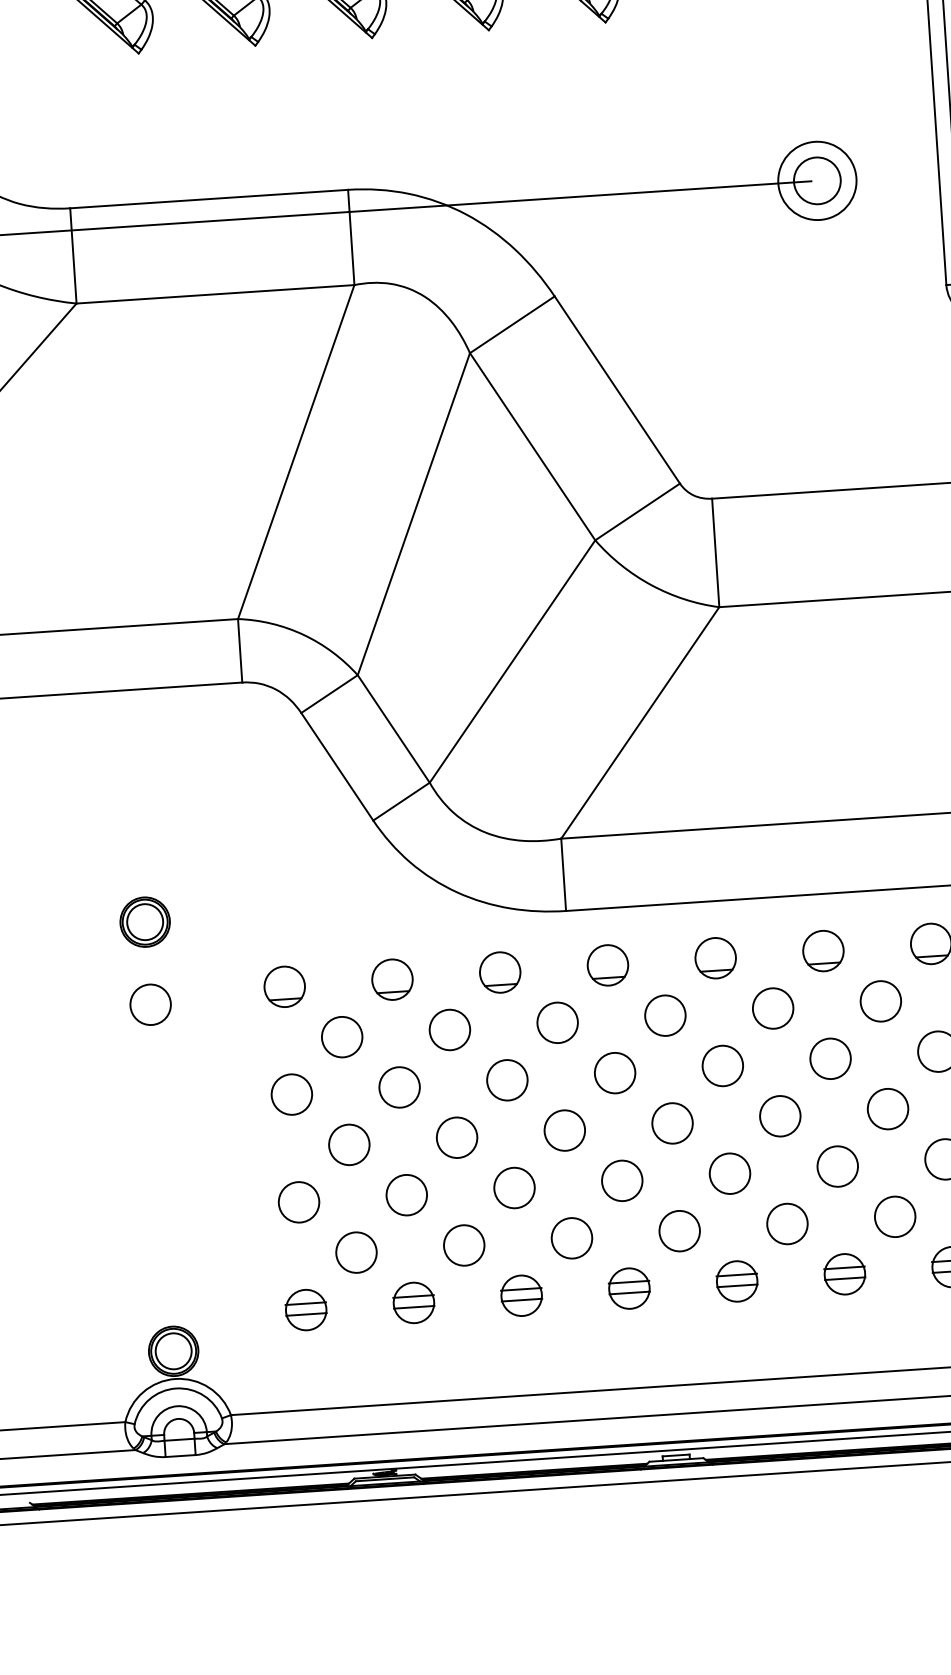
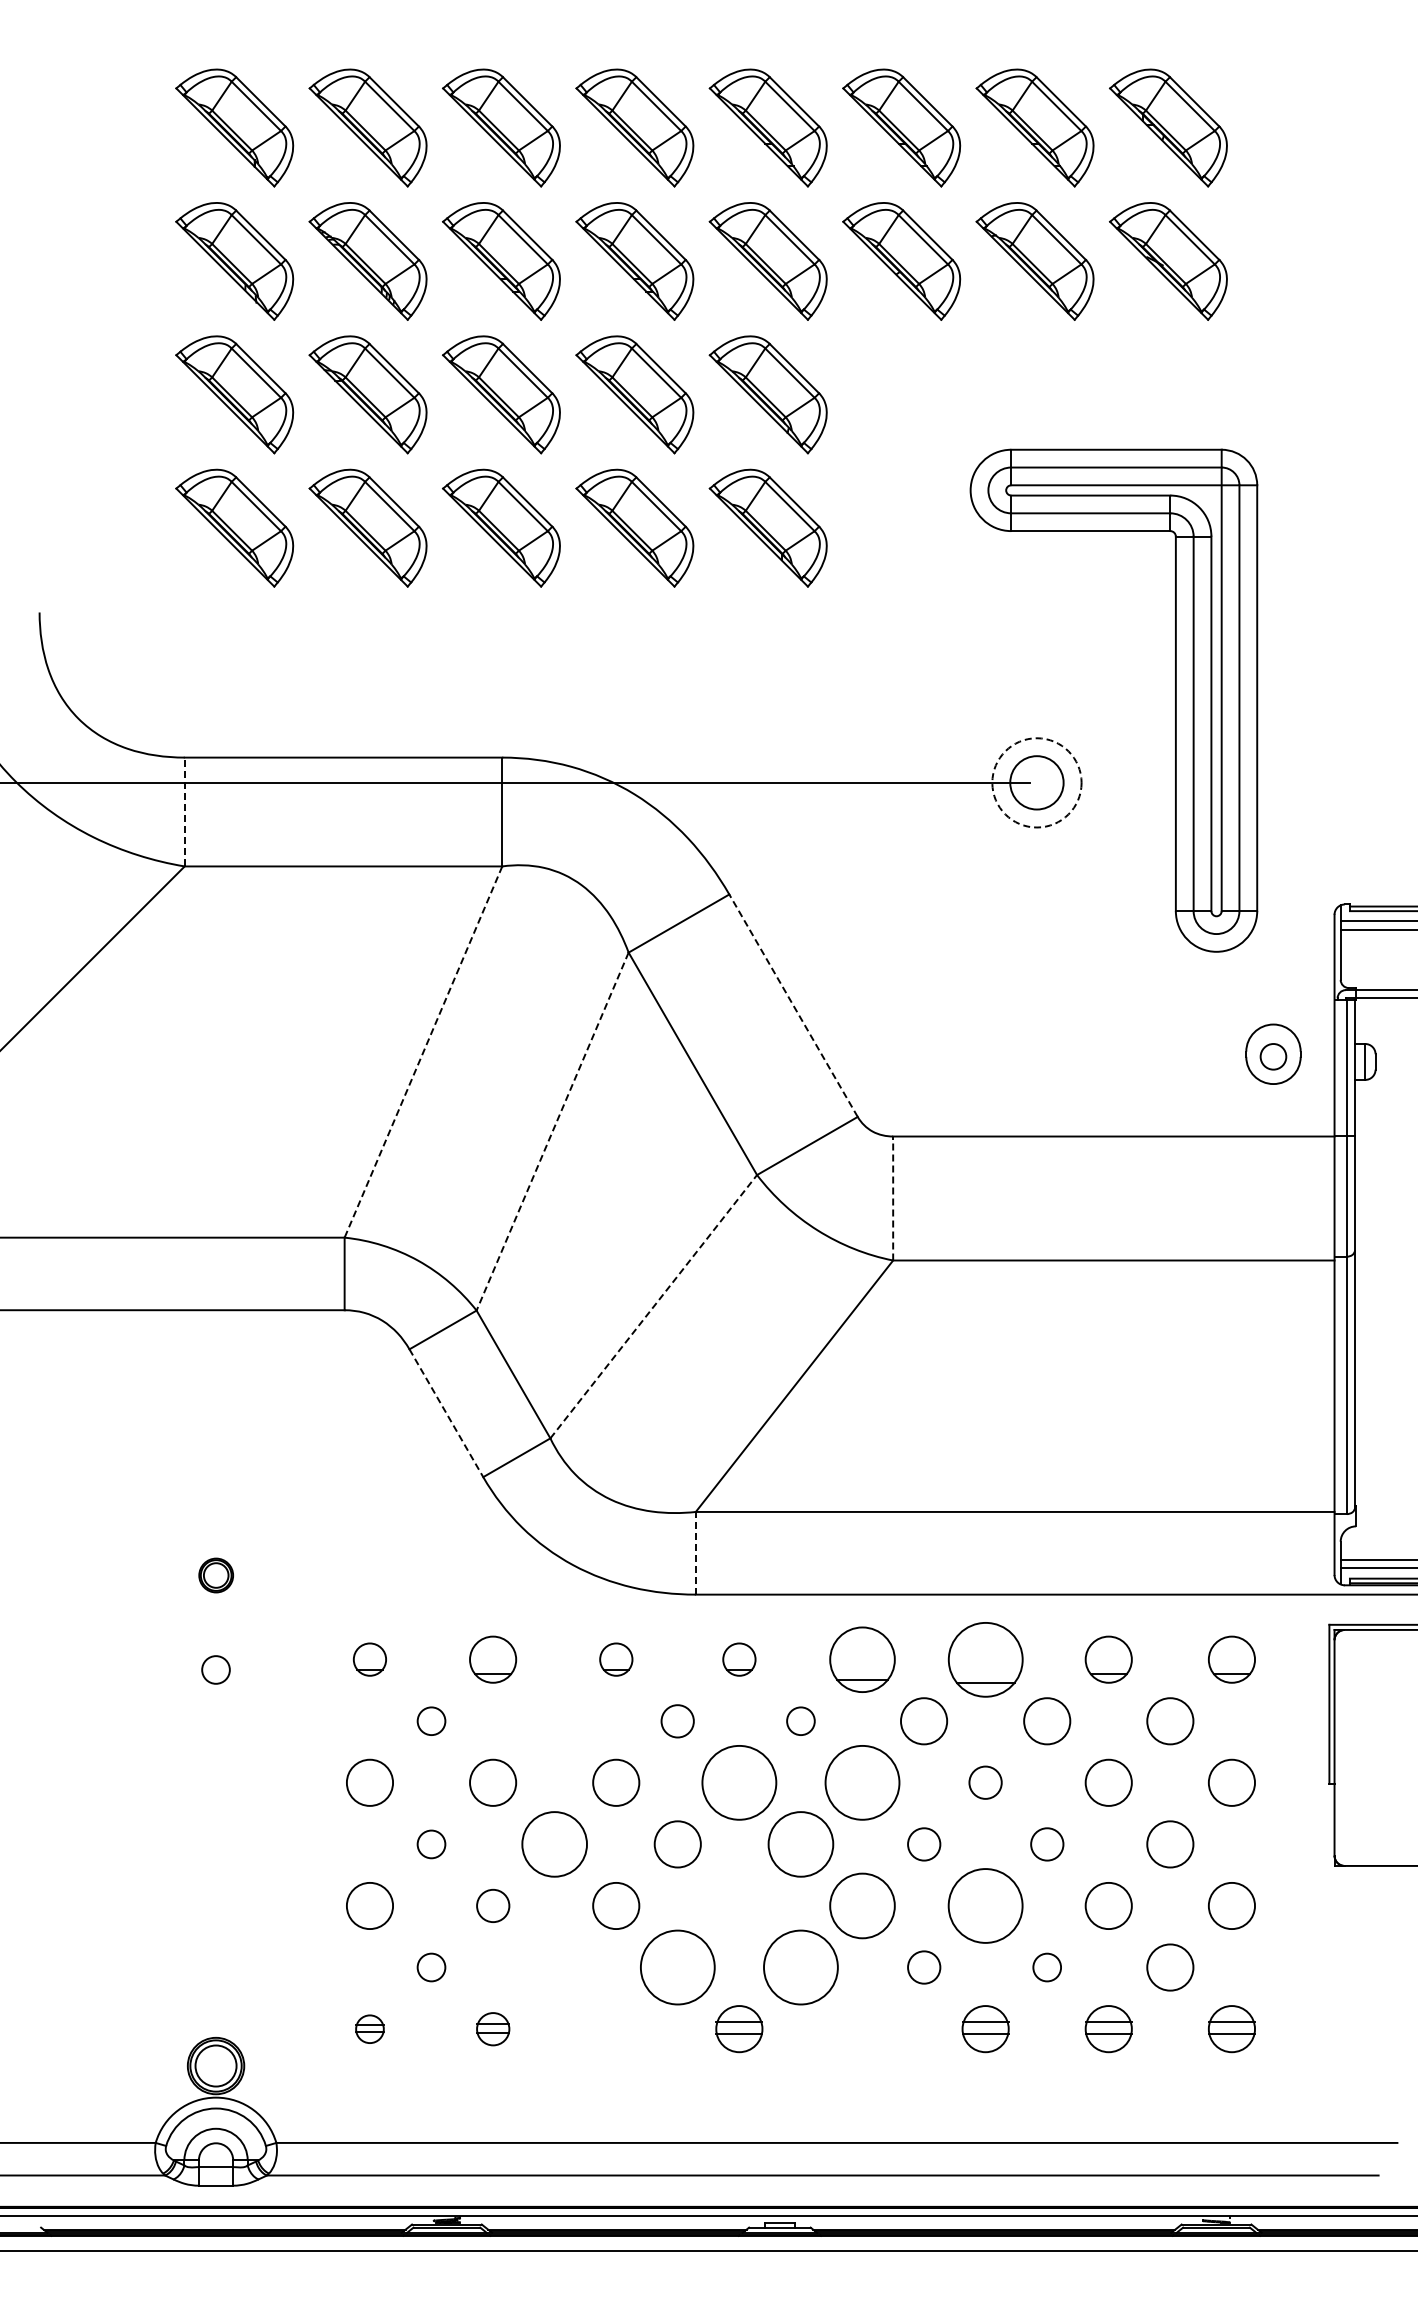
circle: (816, 180) -> (1036, 782), solid -> dashed
line: (73, 255) -> (184, 811), solid -> dashed
line: (617, 389) -> (793, 1005), solid -> dashed
line: (296, 452) -> (423, 1052), solid -> dashed
line: (413, 514) -> (552, 1132), solid -> dashed
line: (716, 552) -> (893, 1198), solid -> dashed
line: (513, 661) -> (654, 1306), solid -> dashed
line: (337, 766) -> (446, 1413), solid -> dashed
line: (563, 874) -> (695, 1552), solid -> dashed
part: (145, 922) -> (216, 1575), size x0.6
part: (823, 950) -> (985, 1659), size x1.6
part: (715, 958) -> (862, 1659), size x1.4
part: (608, 965) -> (739, 1659), size x0.7
part: (500, 972) -> (616, 1659), size x0.7
part: (284, 986) -> (369, 1659), size x0.7
circle: (150, 1004) -> (215, 1669), size x0.6
circle: (665, 1015) -> (800, 1721), size x0.6
circle: (557, 1023) -> (677, 1721), size x0.7
circle: (449, 1030) -> (554, 1721), removed
circle: (342, 1037) -> (431, 1721), size x0.6
circle: (830, 1058) -> (985, 1782), size x0.7
circle: (722, 1065) -> (862, 1782), size x1.6
circle: (615, 1072) -> (739, 1782), size x1.6
circle: (888, 1109) -> (1047, 1844), size x0.7
circle: (780, 1116) -> (924, 1844), size x0.7
circle: (672, 1123) -> (800, 1844), size x1.4
circle: (456, 1137) -> (554, 1844), size x1.4
circle: (349, 1144) -> (431, 1844), size x0.6
circle: (837, 1166) -> (985, 1905), size x1.6
circle: (729, 1173) -> (862, 1905), size x1.4
circle: (622, 1180) -> (739, 1905), removed
circle: (407, 1194) -> (493, 1905), size x0.7
circle: (895, 1216) -> (1047, 1967), size x0.6
circle: (787, 1223) -> (924, 1967), size x0.7
circle: (679, 1231) -> (800, 1967), size x1.6
circle: (571, 1238) -> (677, 1967), size x1.6
circle: (464, 1245) -> (554, 1967), removed
circle: (356, 1252) -> (431, 1967), size x0.6
part: (737, 1281) -> (862, 2029), removed
part: (521, 1296) -> (616, 2029), removed
part: (414, 1303) -> (493, 2029), size x0.7
part: (305, 1310) -> (369, 2029), size x0.6

